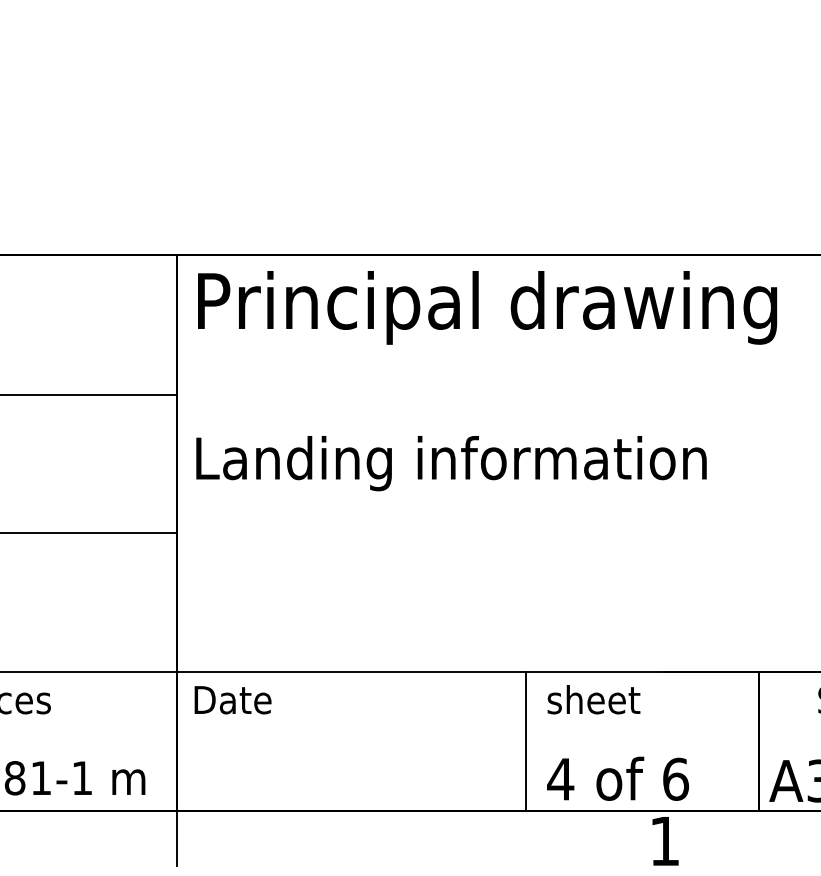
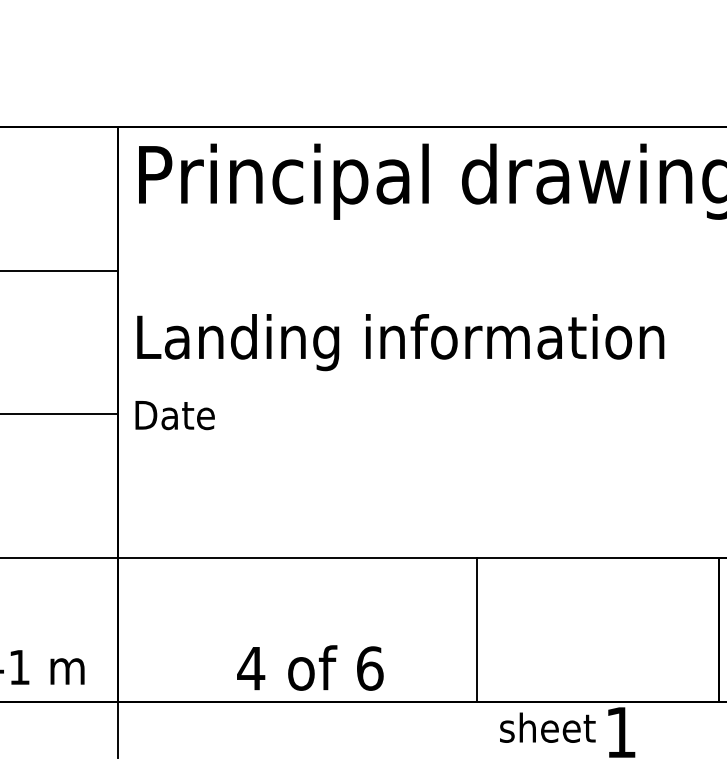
text: (593, 699) -> (547, 727), moved
text: (232, 700) -> (174, 415), moved
text: (617, 778) -> (309, 667), moved

